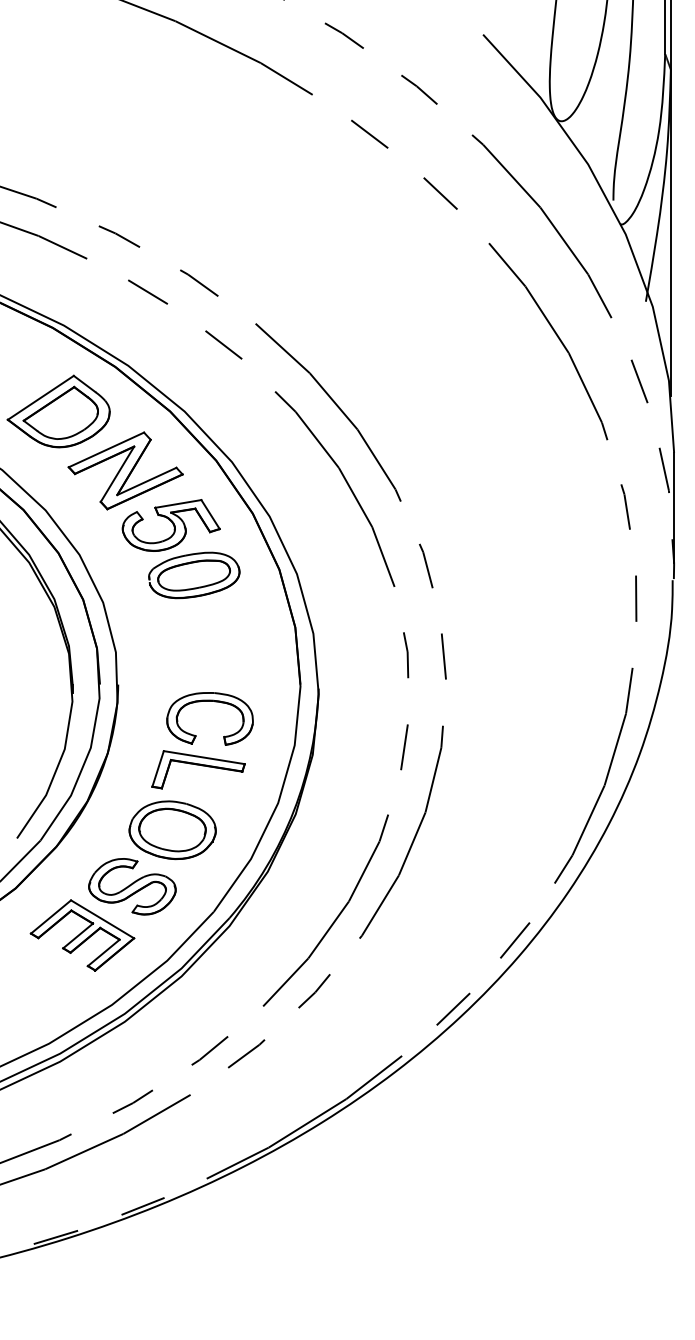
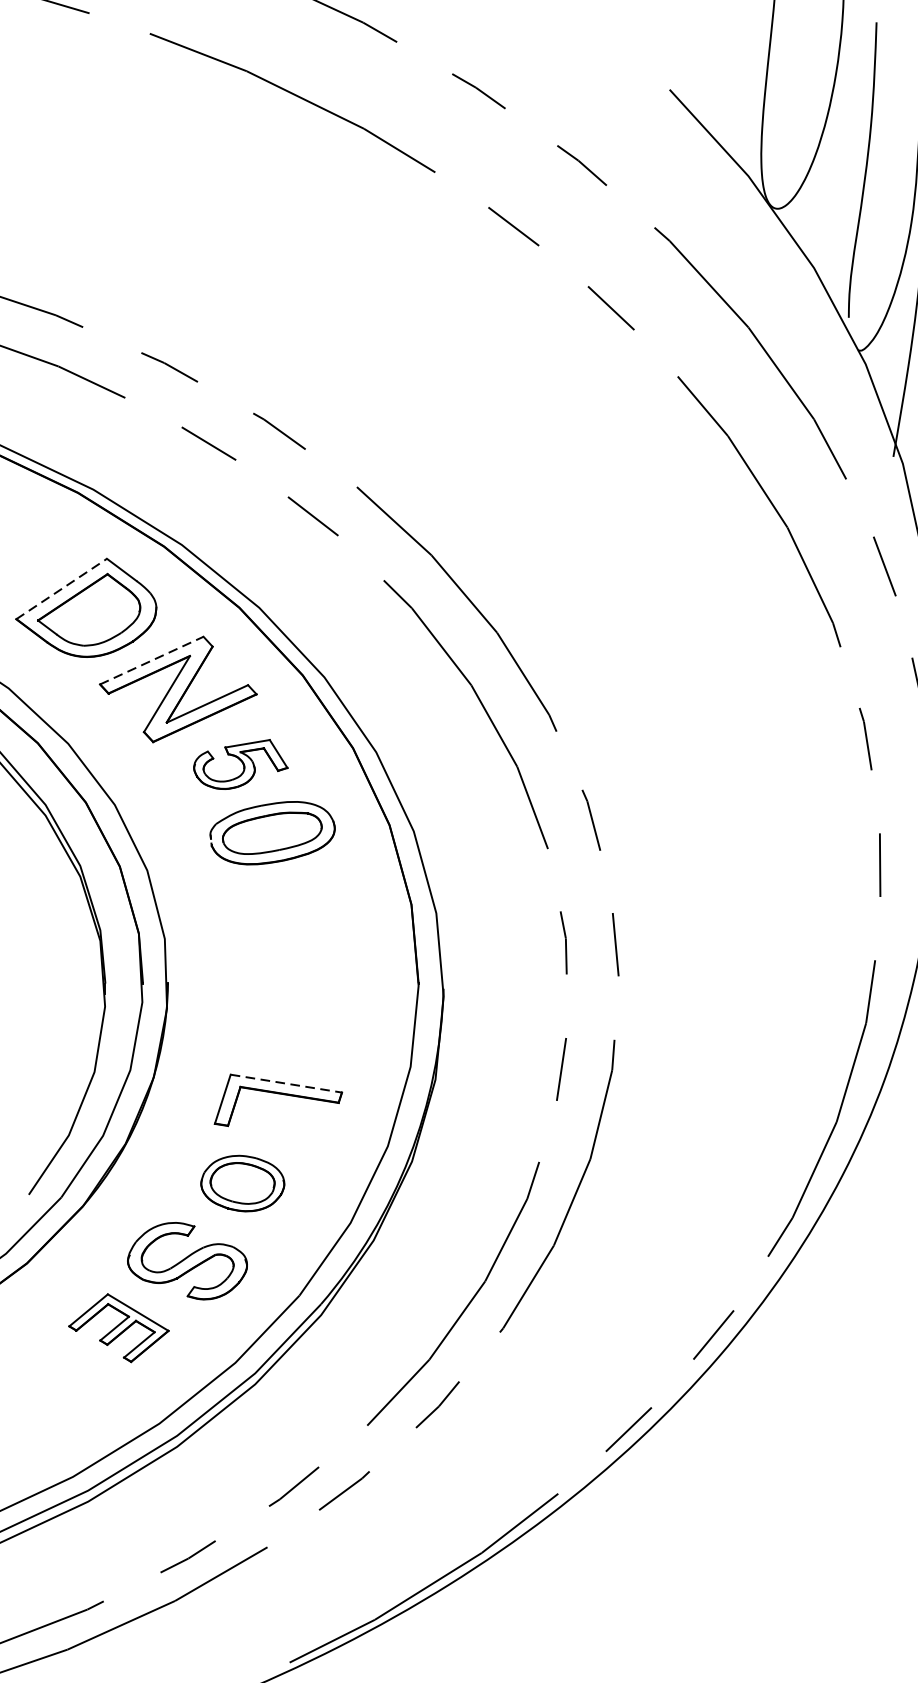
line: (40, 397) -> (61, 588), solid -> dashed
line: (106, 449) -> (151, 660), solid -> dashed
part: (170, 525) -> (239, 764), size x0.7
part: (209, 701) -> (293, 1006), removed
line: (204, 757) -> (286, 1083), solid -> dashed
part: (172, 830) -> (242, 1183), size x0.7
part: (82, 935) -> (118, 1328), size x0.7

